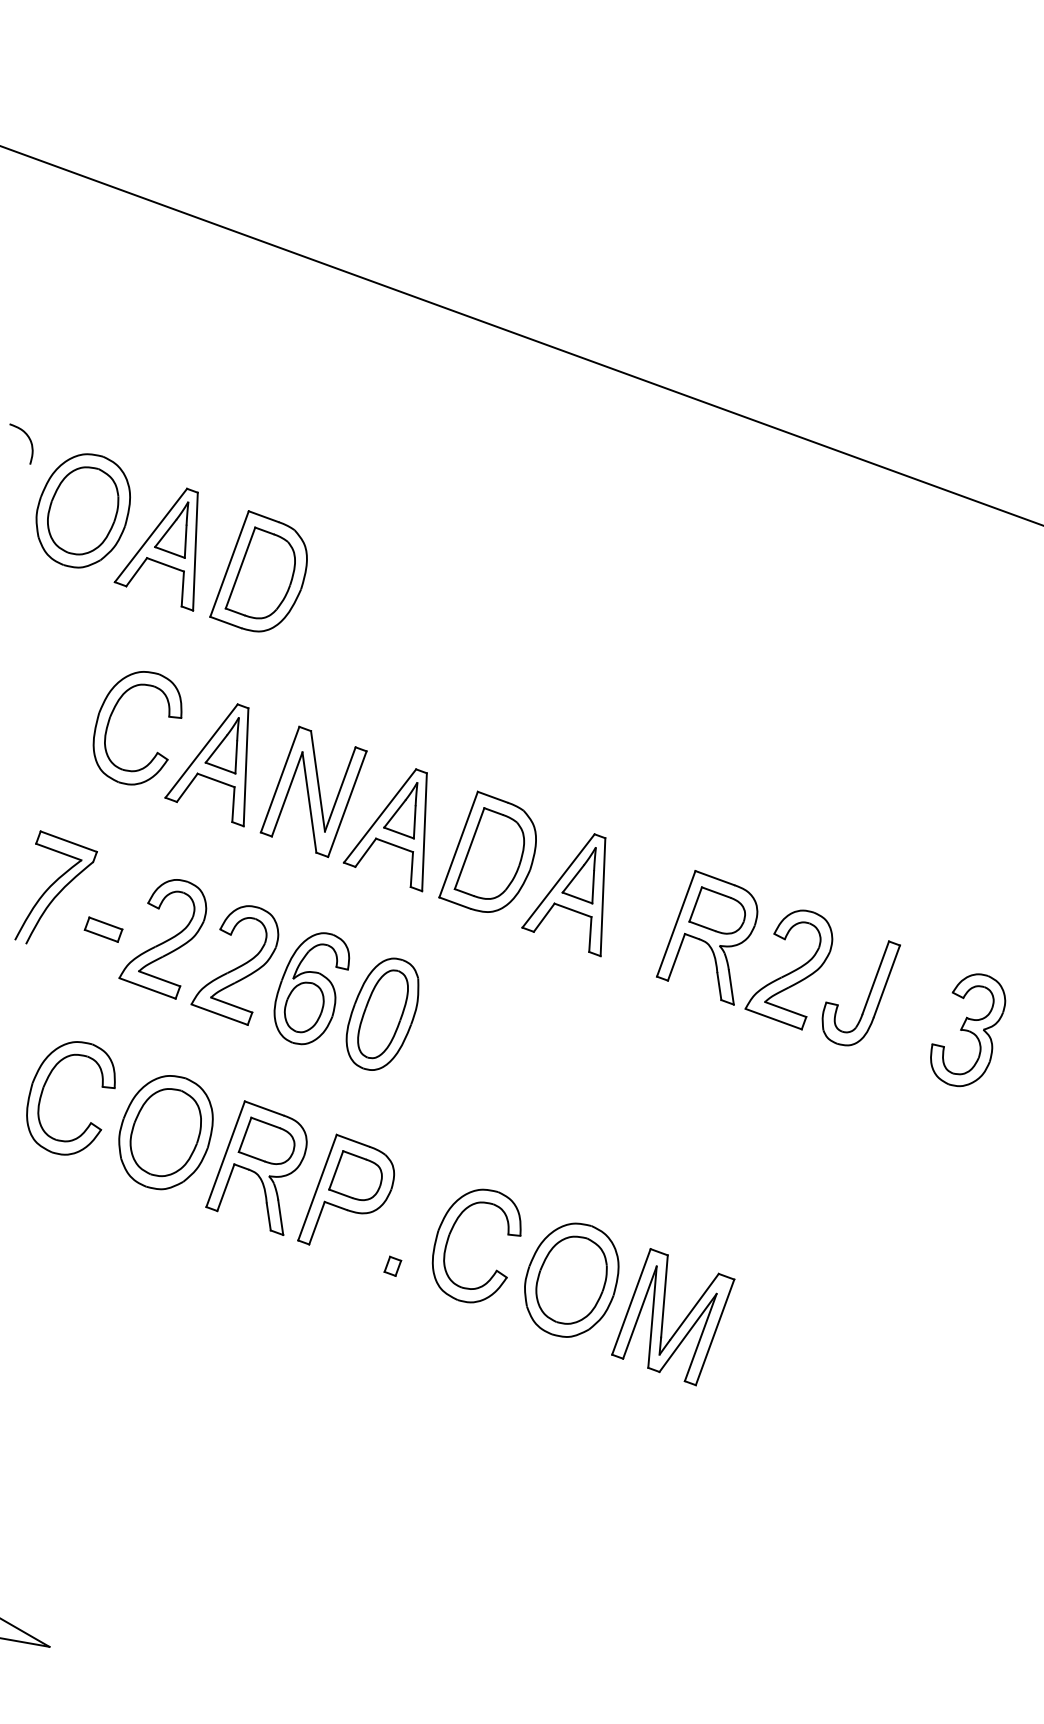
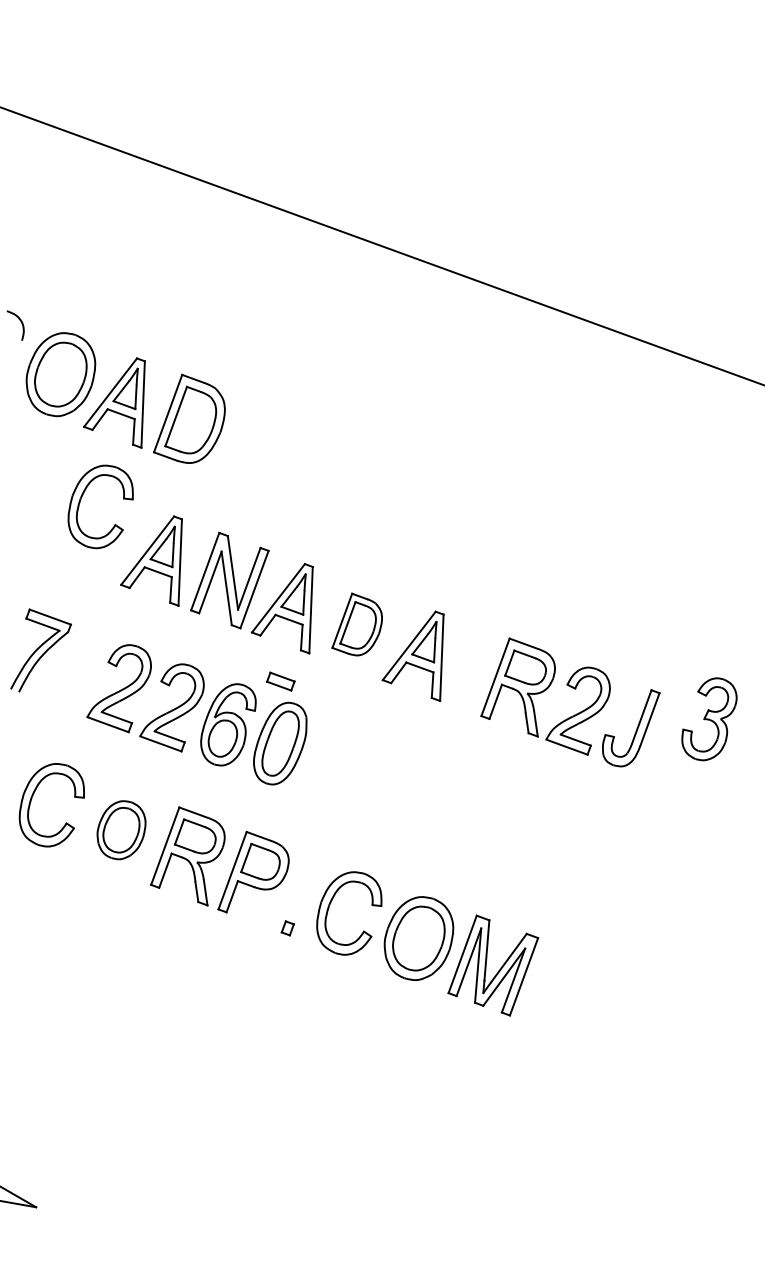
part: (112, 715) -> (82, 497), moved
part: (486, 851) -> (356, 624), size x0.7
part: (103, 929) -> (280, 681), moved
part: (968, 1030) -> (709, 719), moved
part: (165, 1131) -> (121, 829), size x0.7

